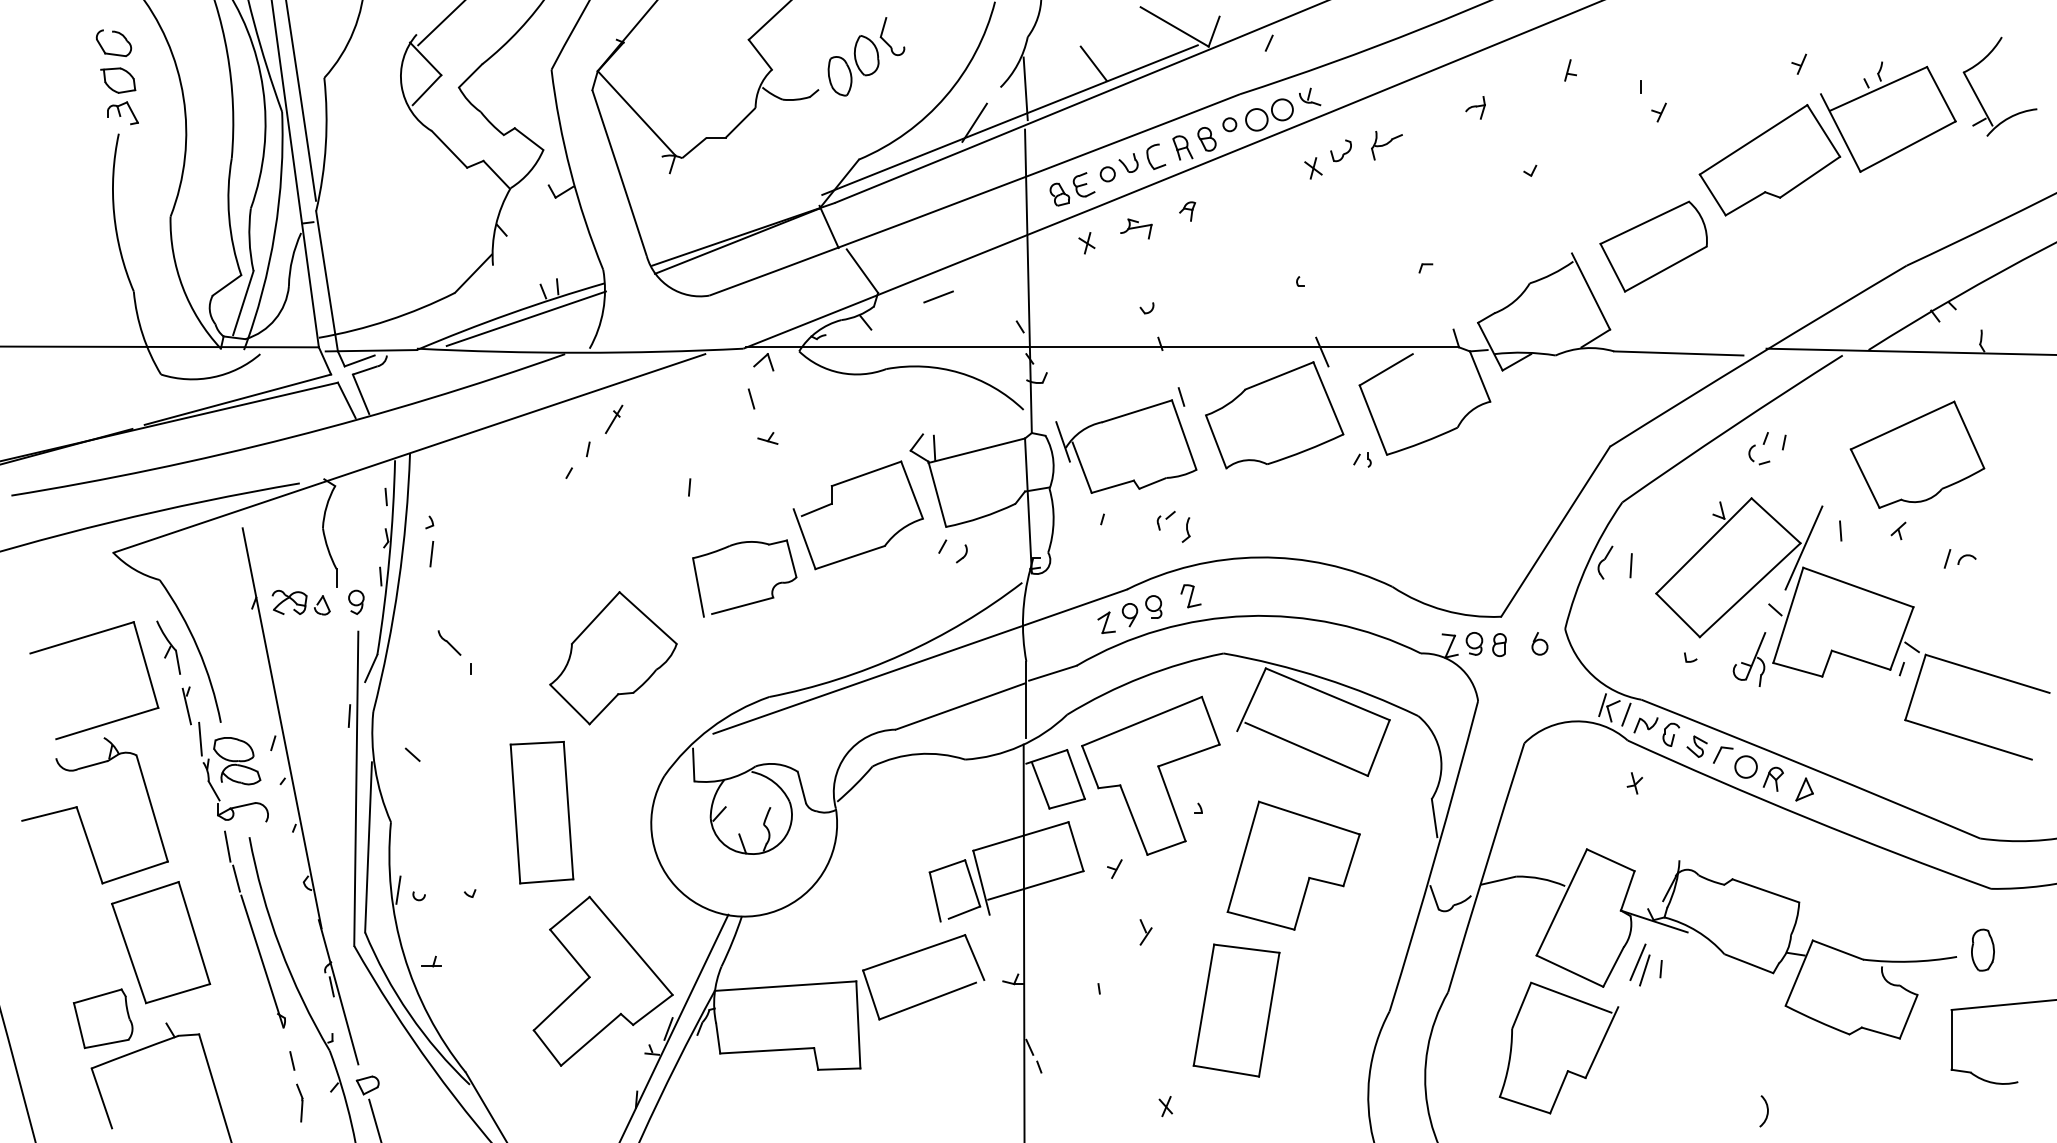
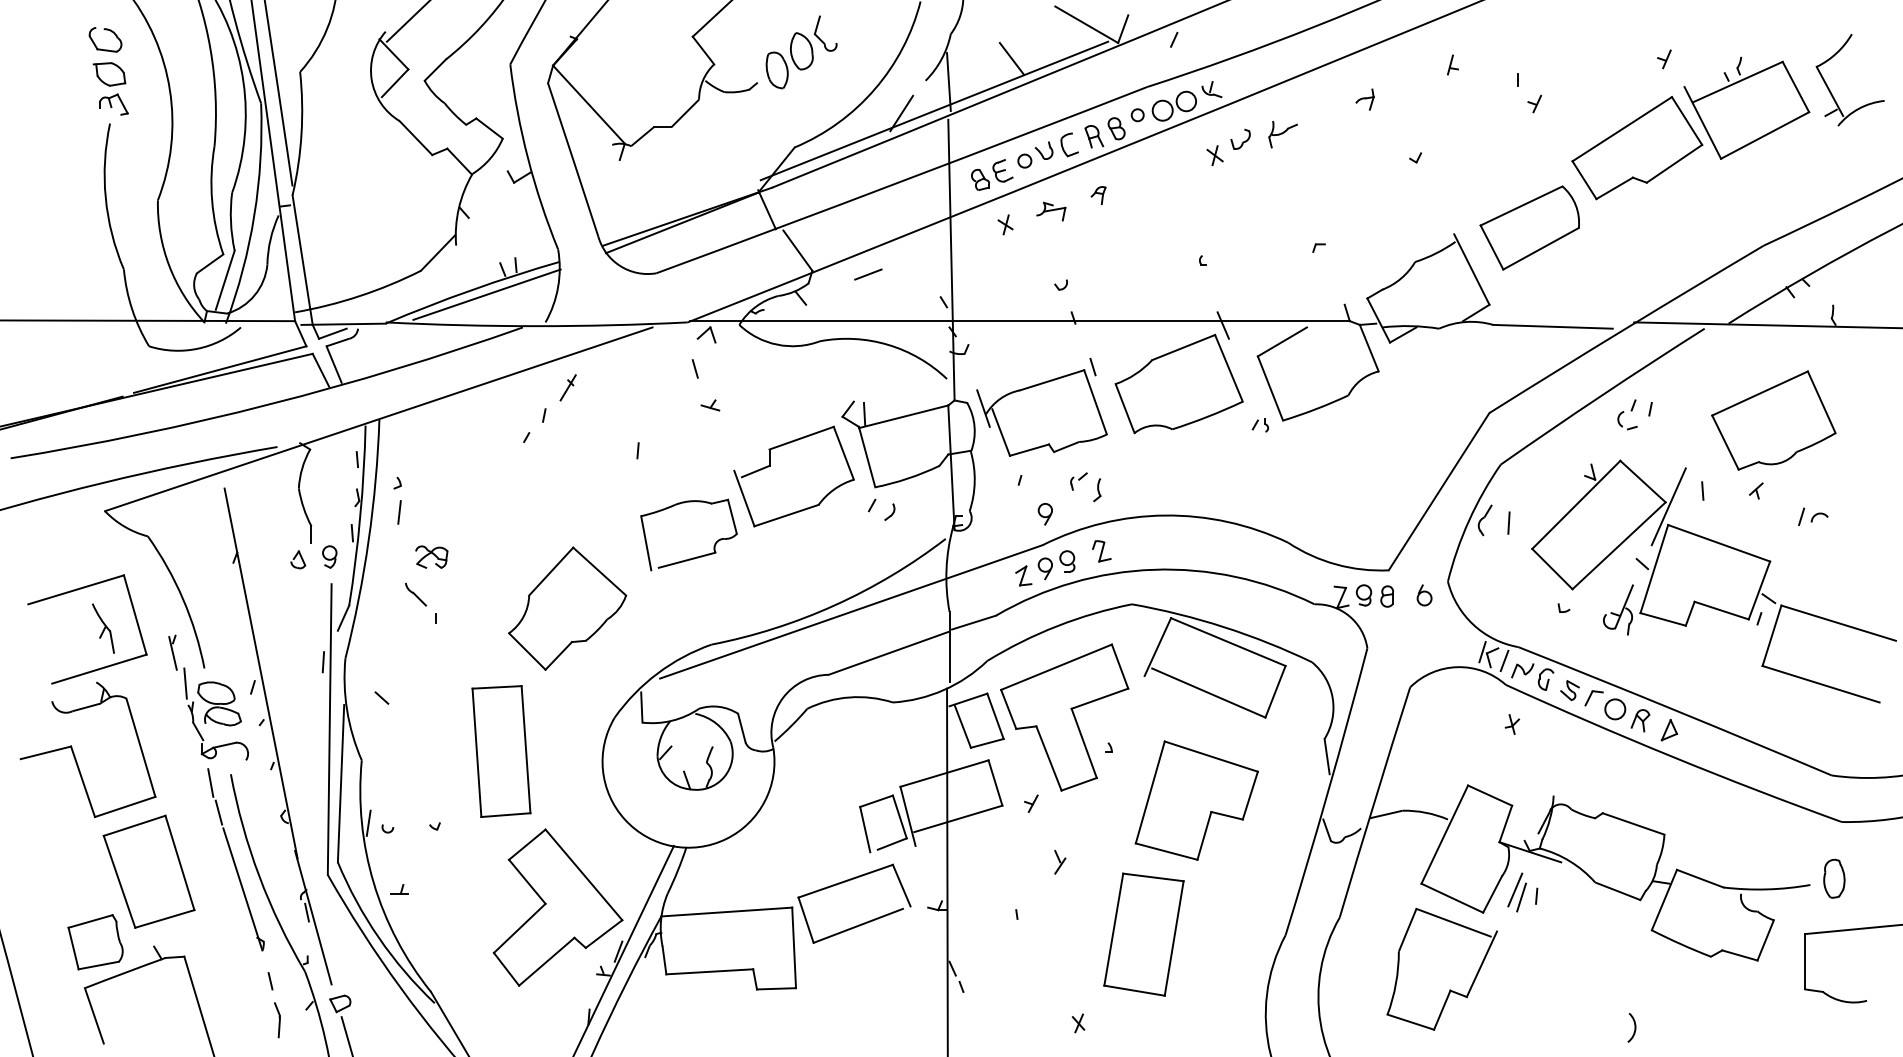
part: (1129, 556) -> (1044, 514), added
part: (289, 602) -> (431, 557), moved
part: (168, 647) -> (103, 628), moved

